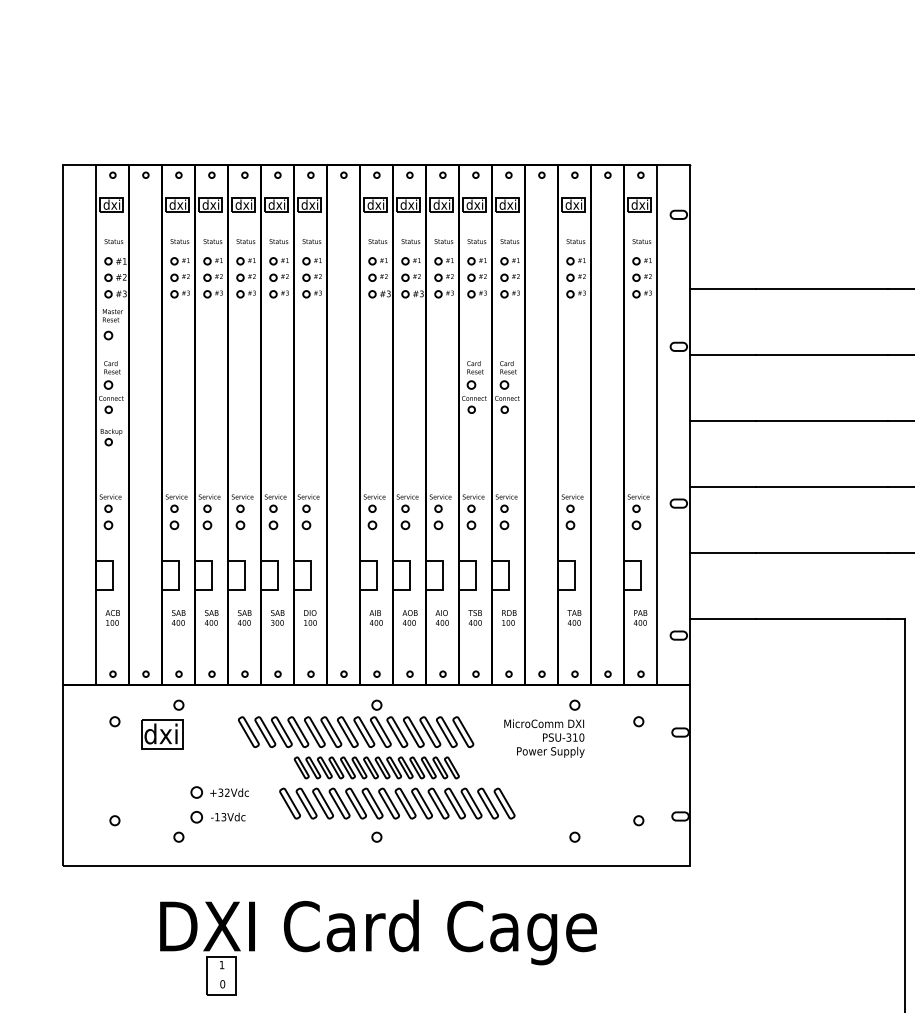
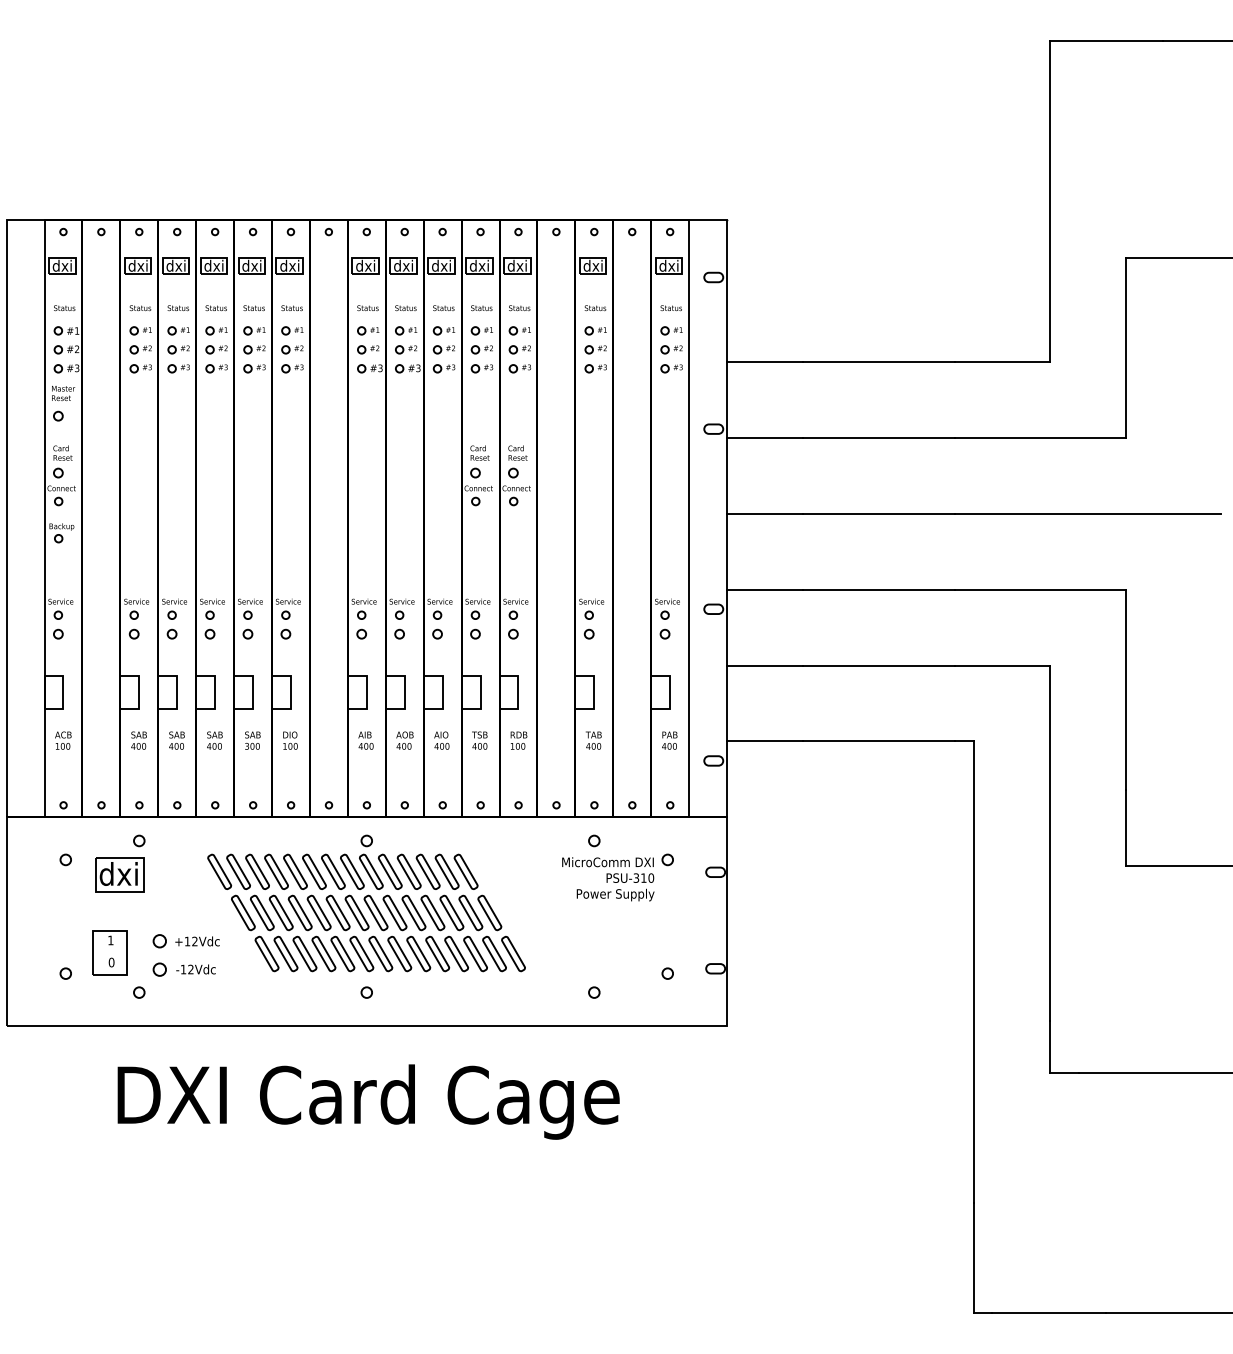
text: (544, 738) -> (608, 879), moved
part: (376, 767) -> (366, 912), size x1.43
text: (220, 792) -> (187, 941), +32Vdc -> +12Vdc
text: (223, 817) -> (190, 969), -13Vdc -> -12Vdc
part: (220, 975) -> (109, 952), moved

